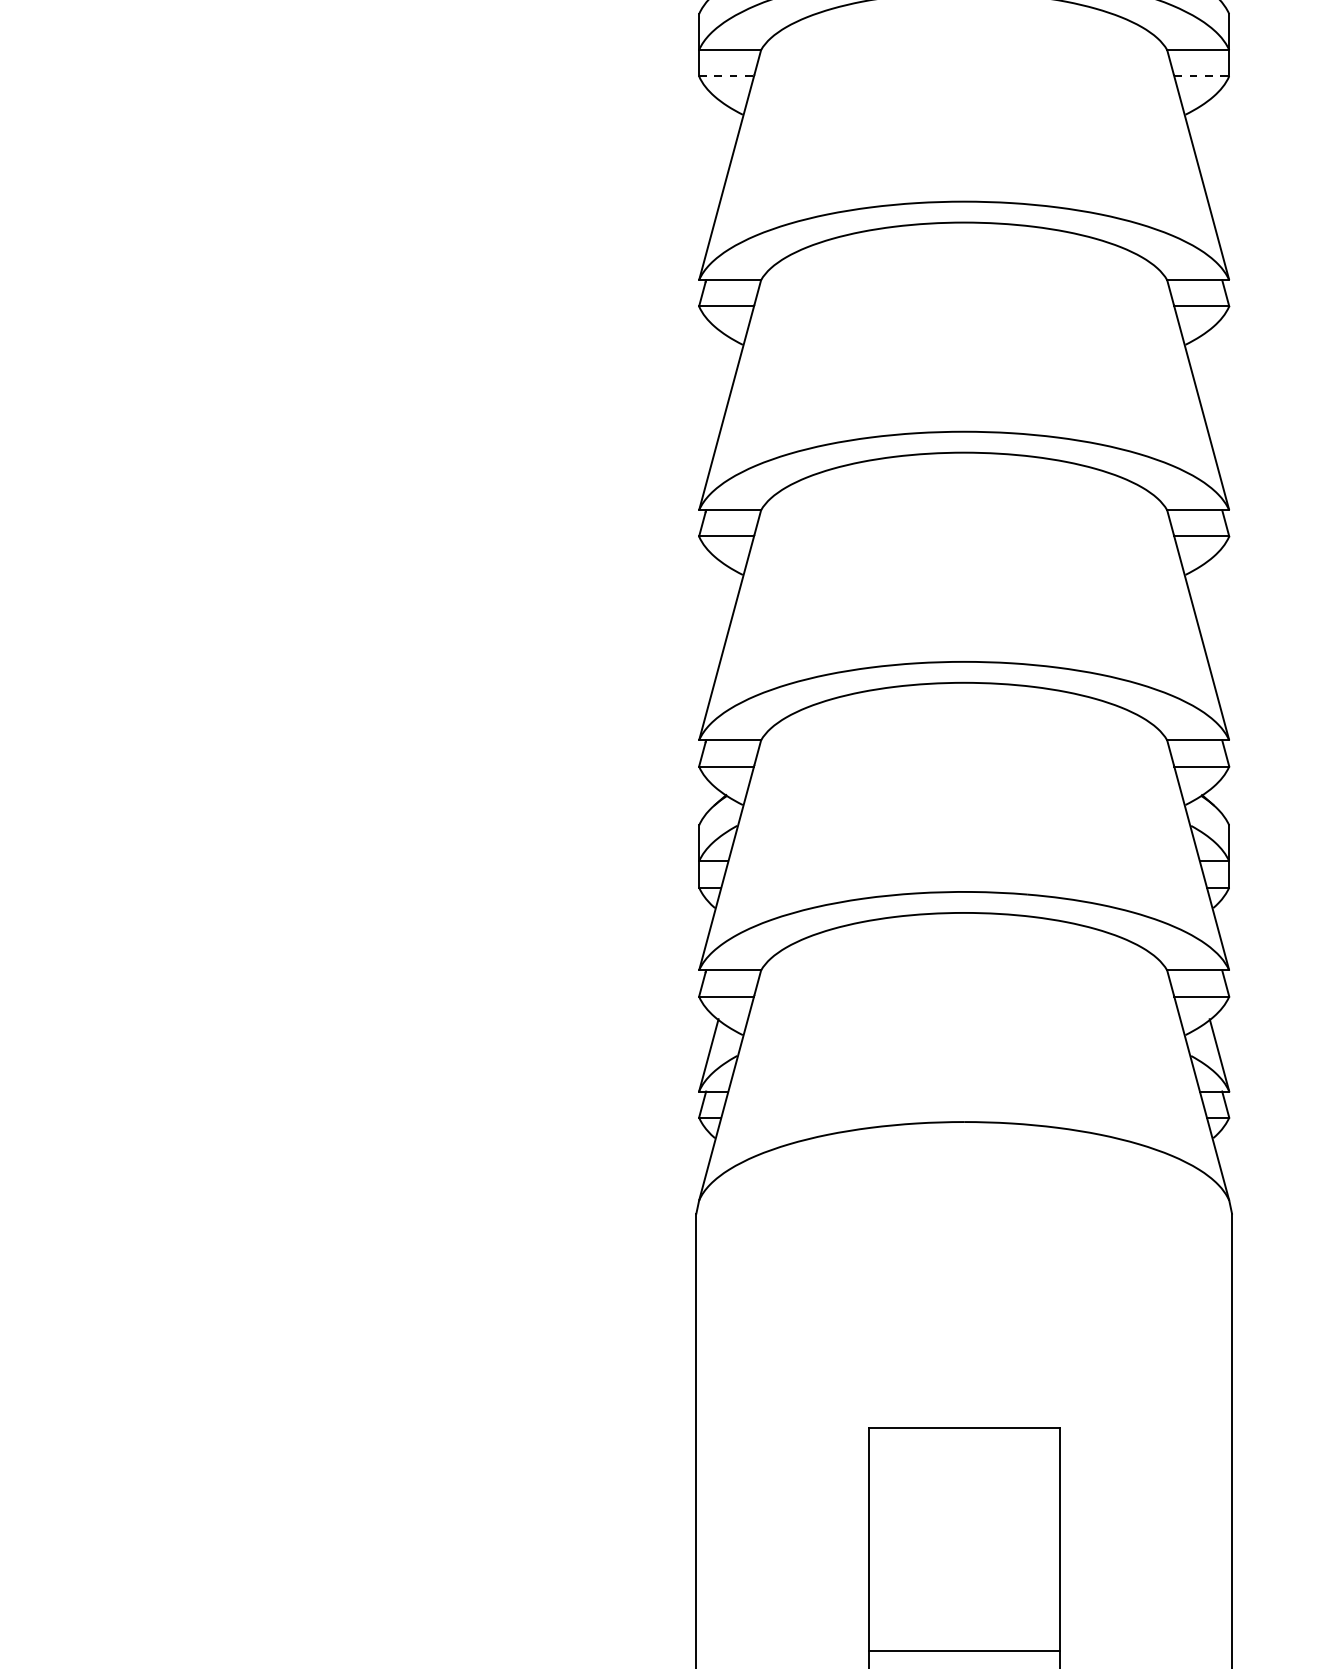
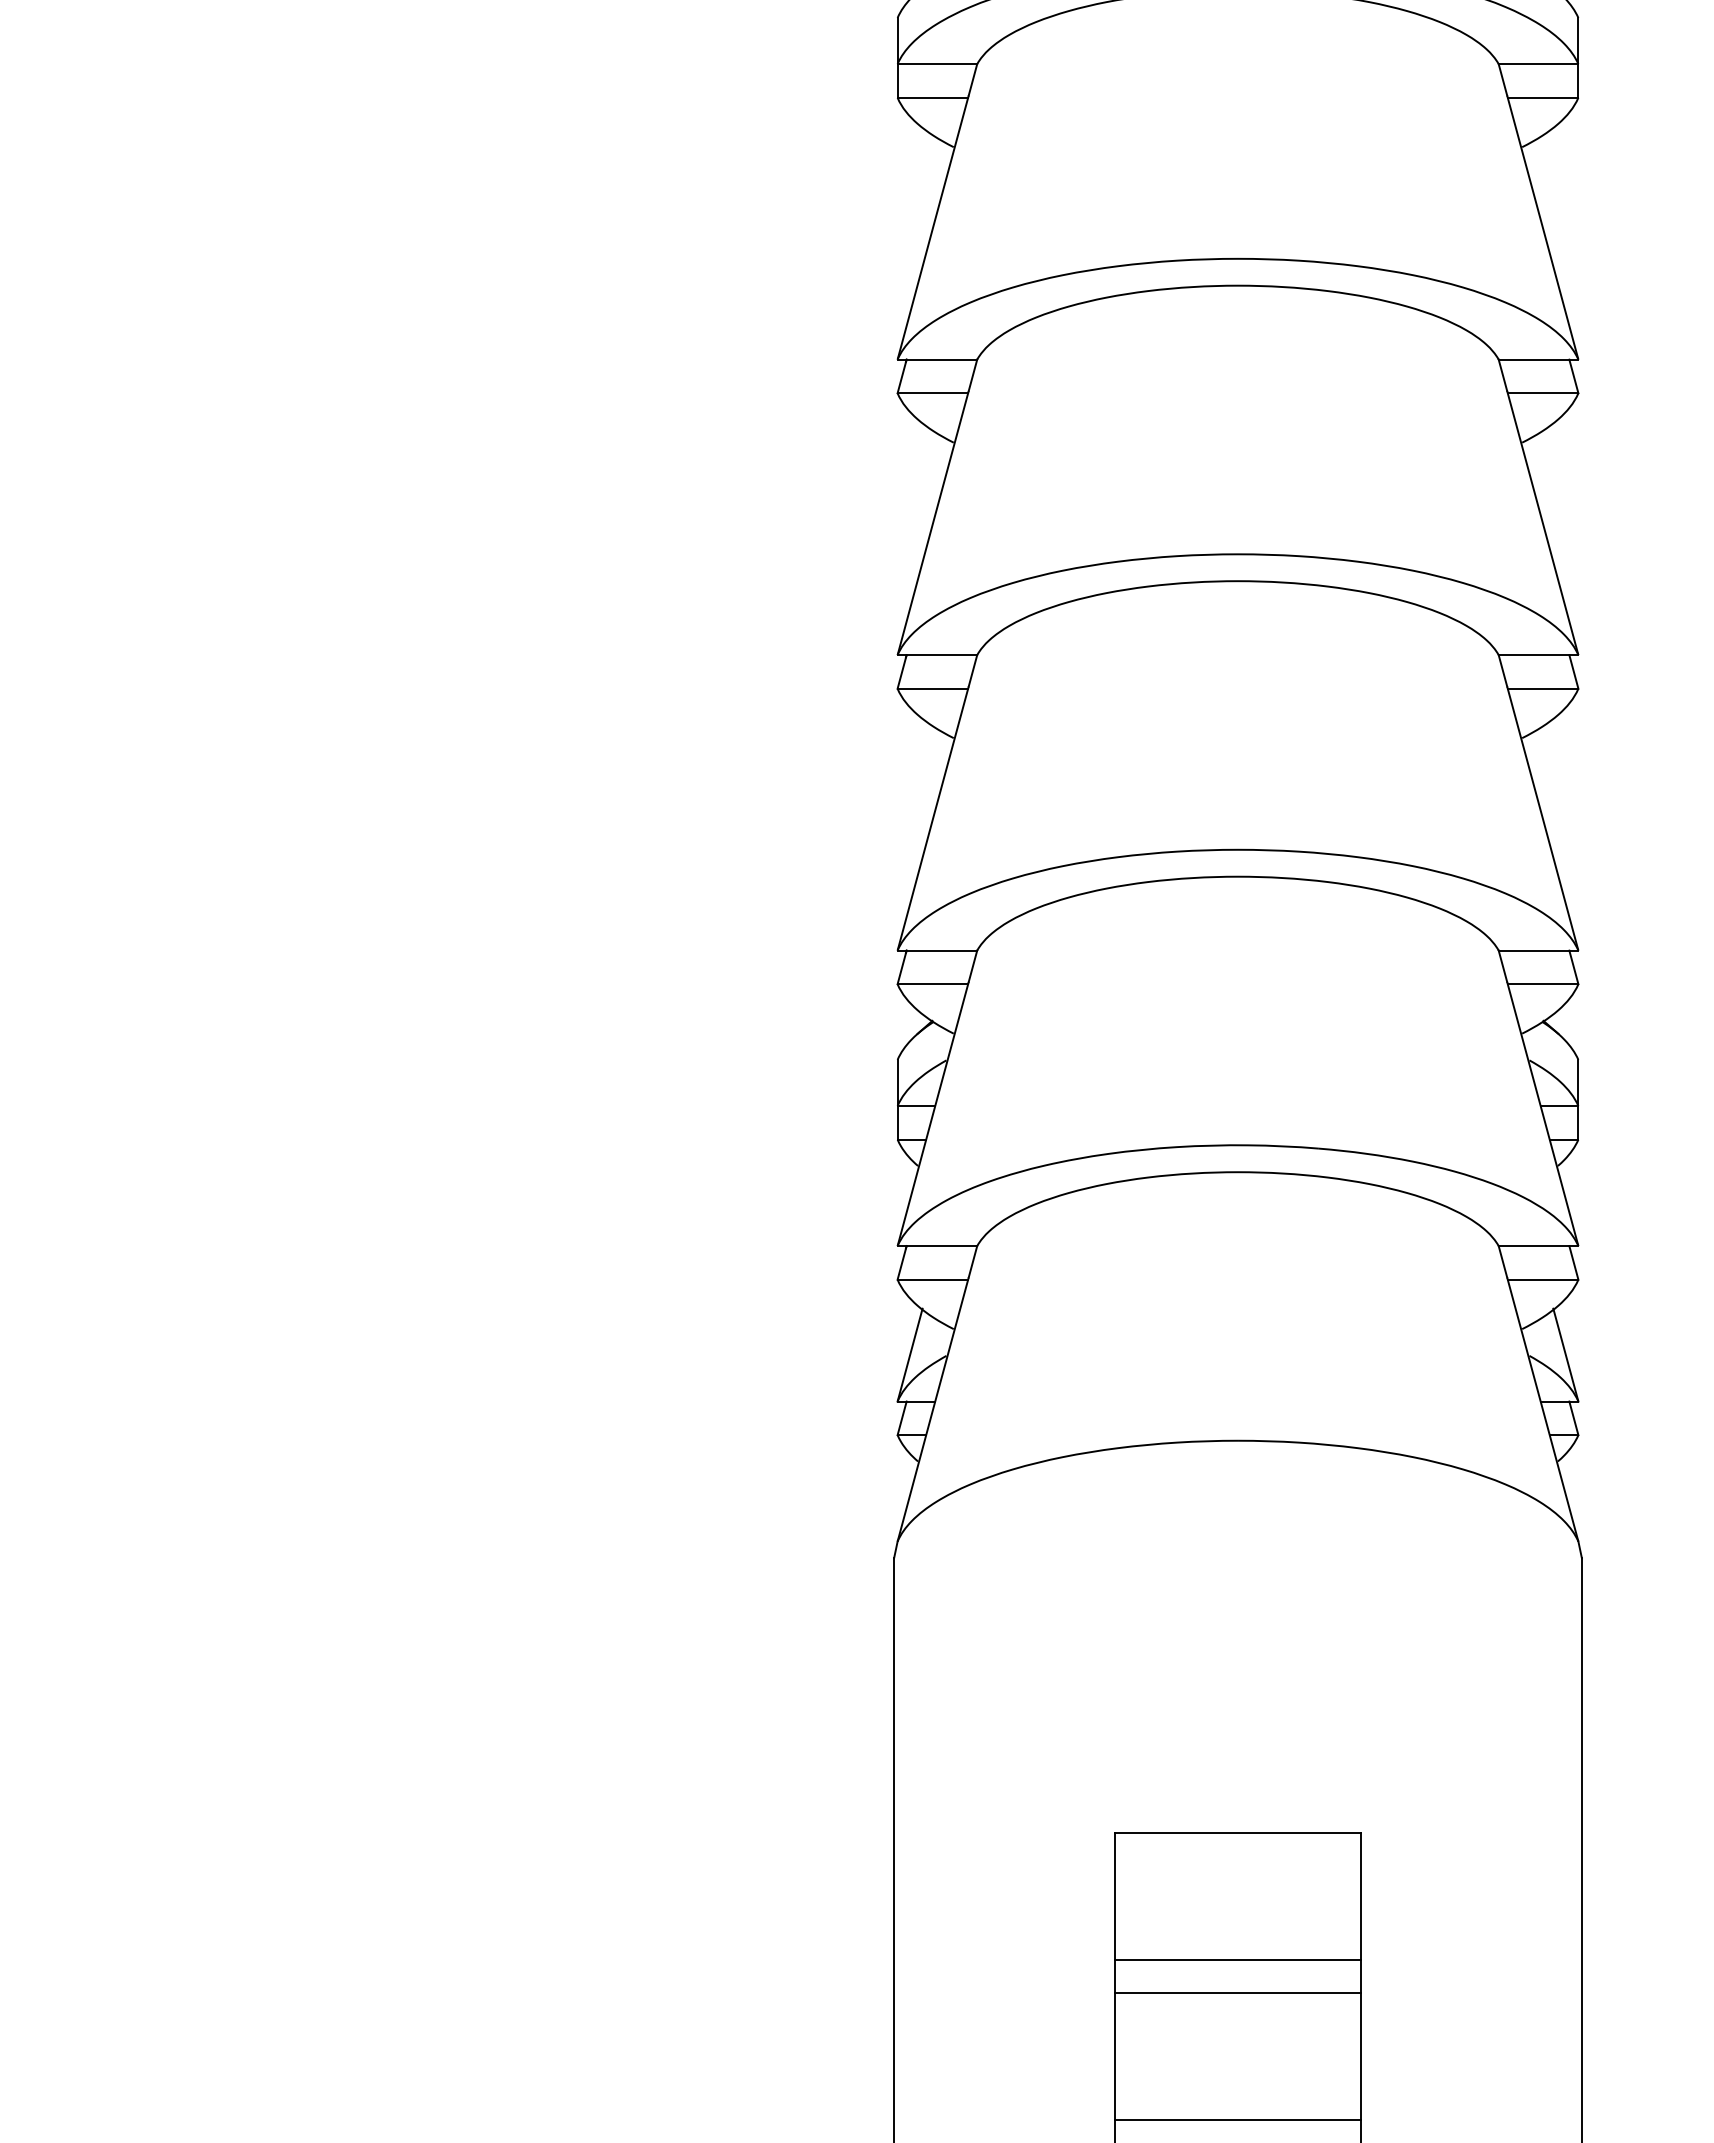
line: (727, 76) -> (933, 97), dashed -> solid
line: (1202, 76) -> (1543, 97), dashed -> solid
line: (963, 1525) -> (1237, 1959), added
line: (963, 1552) -> (1237, 1993), added

